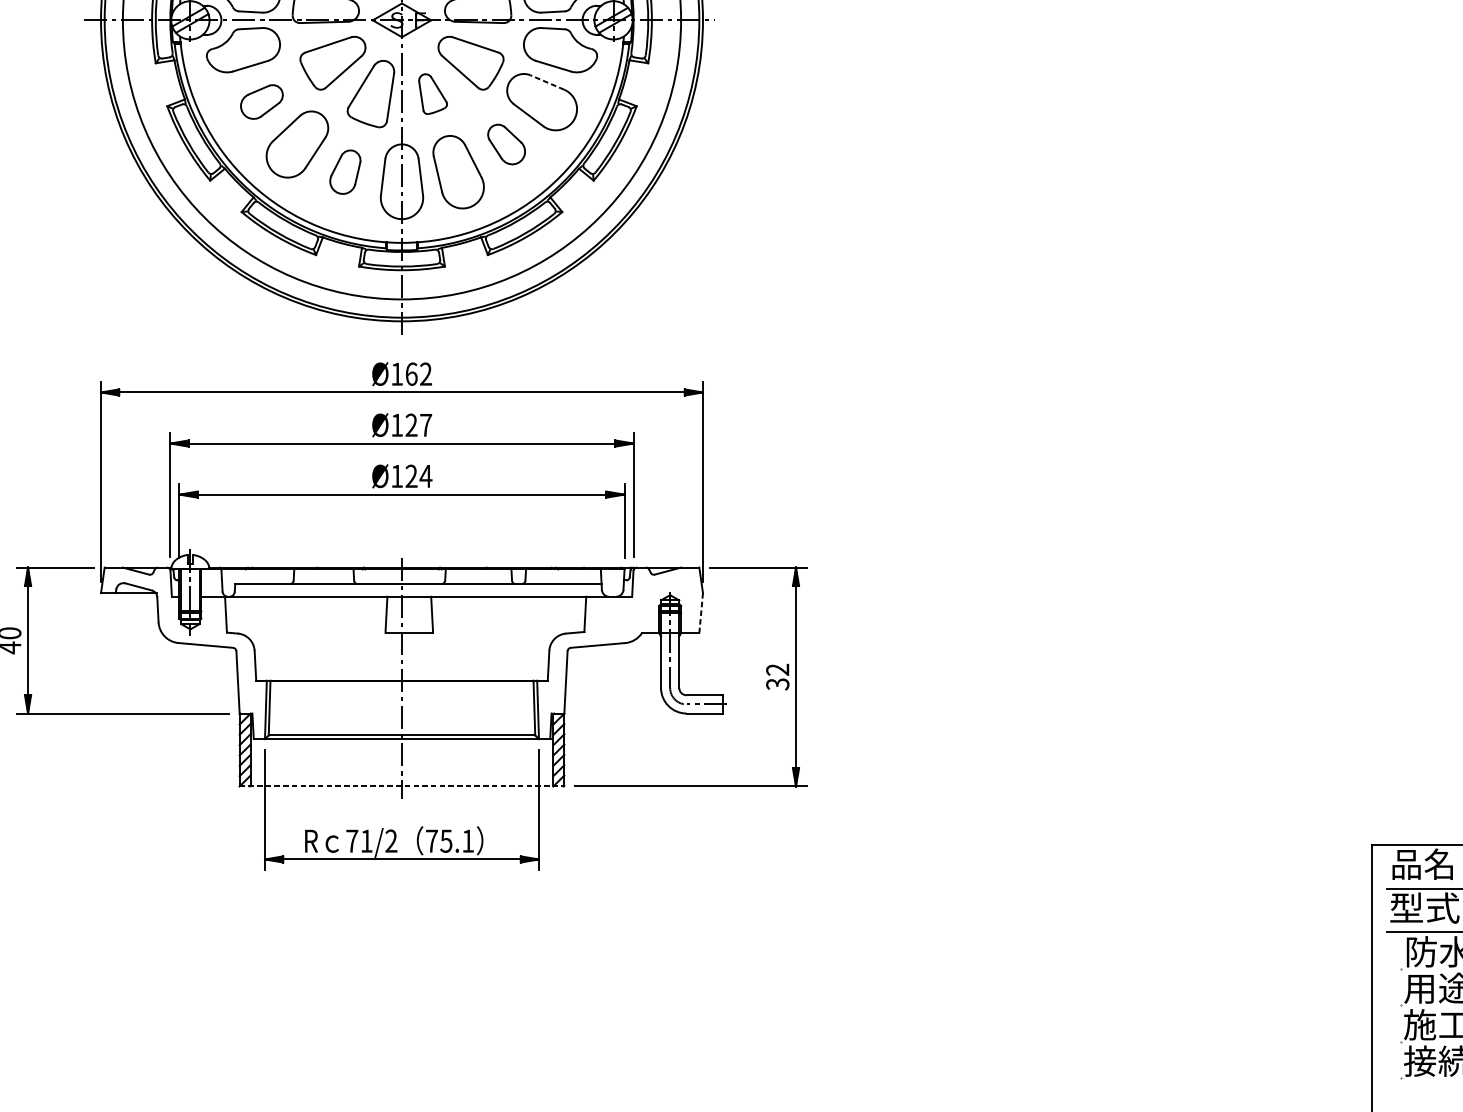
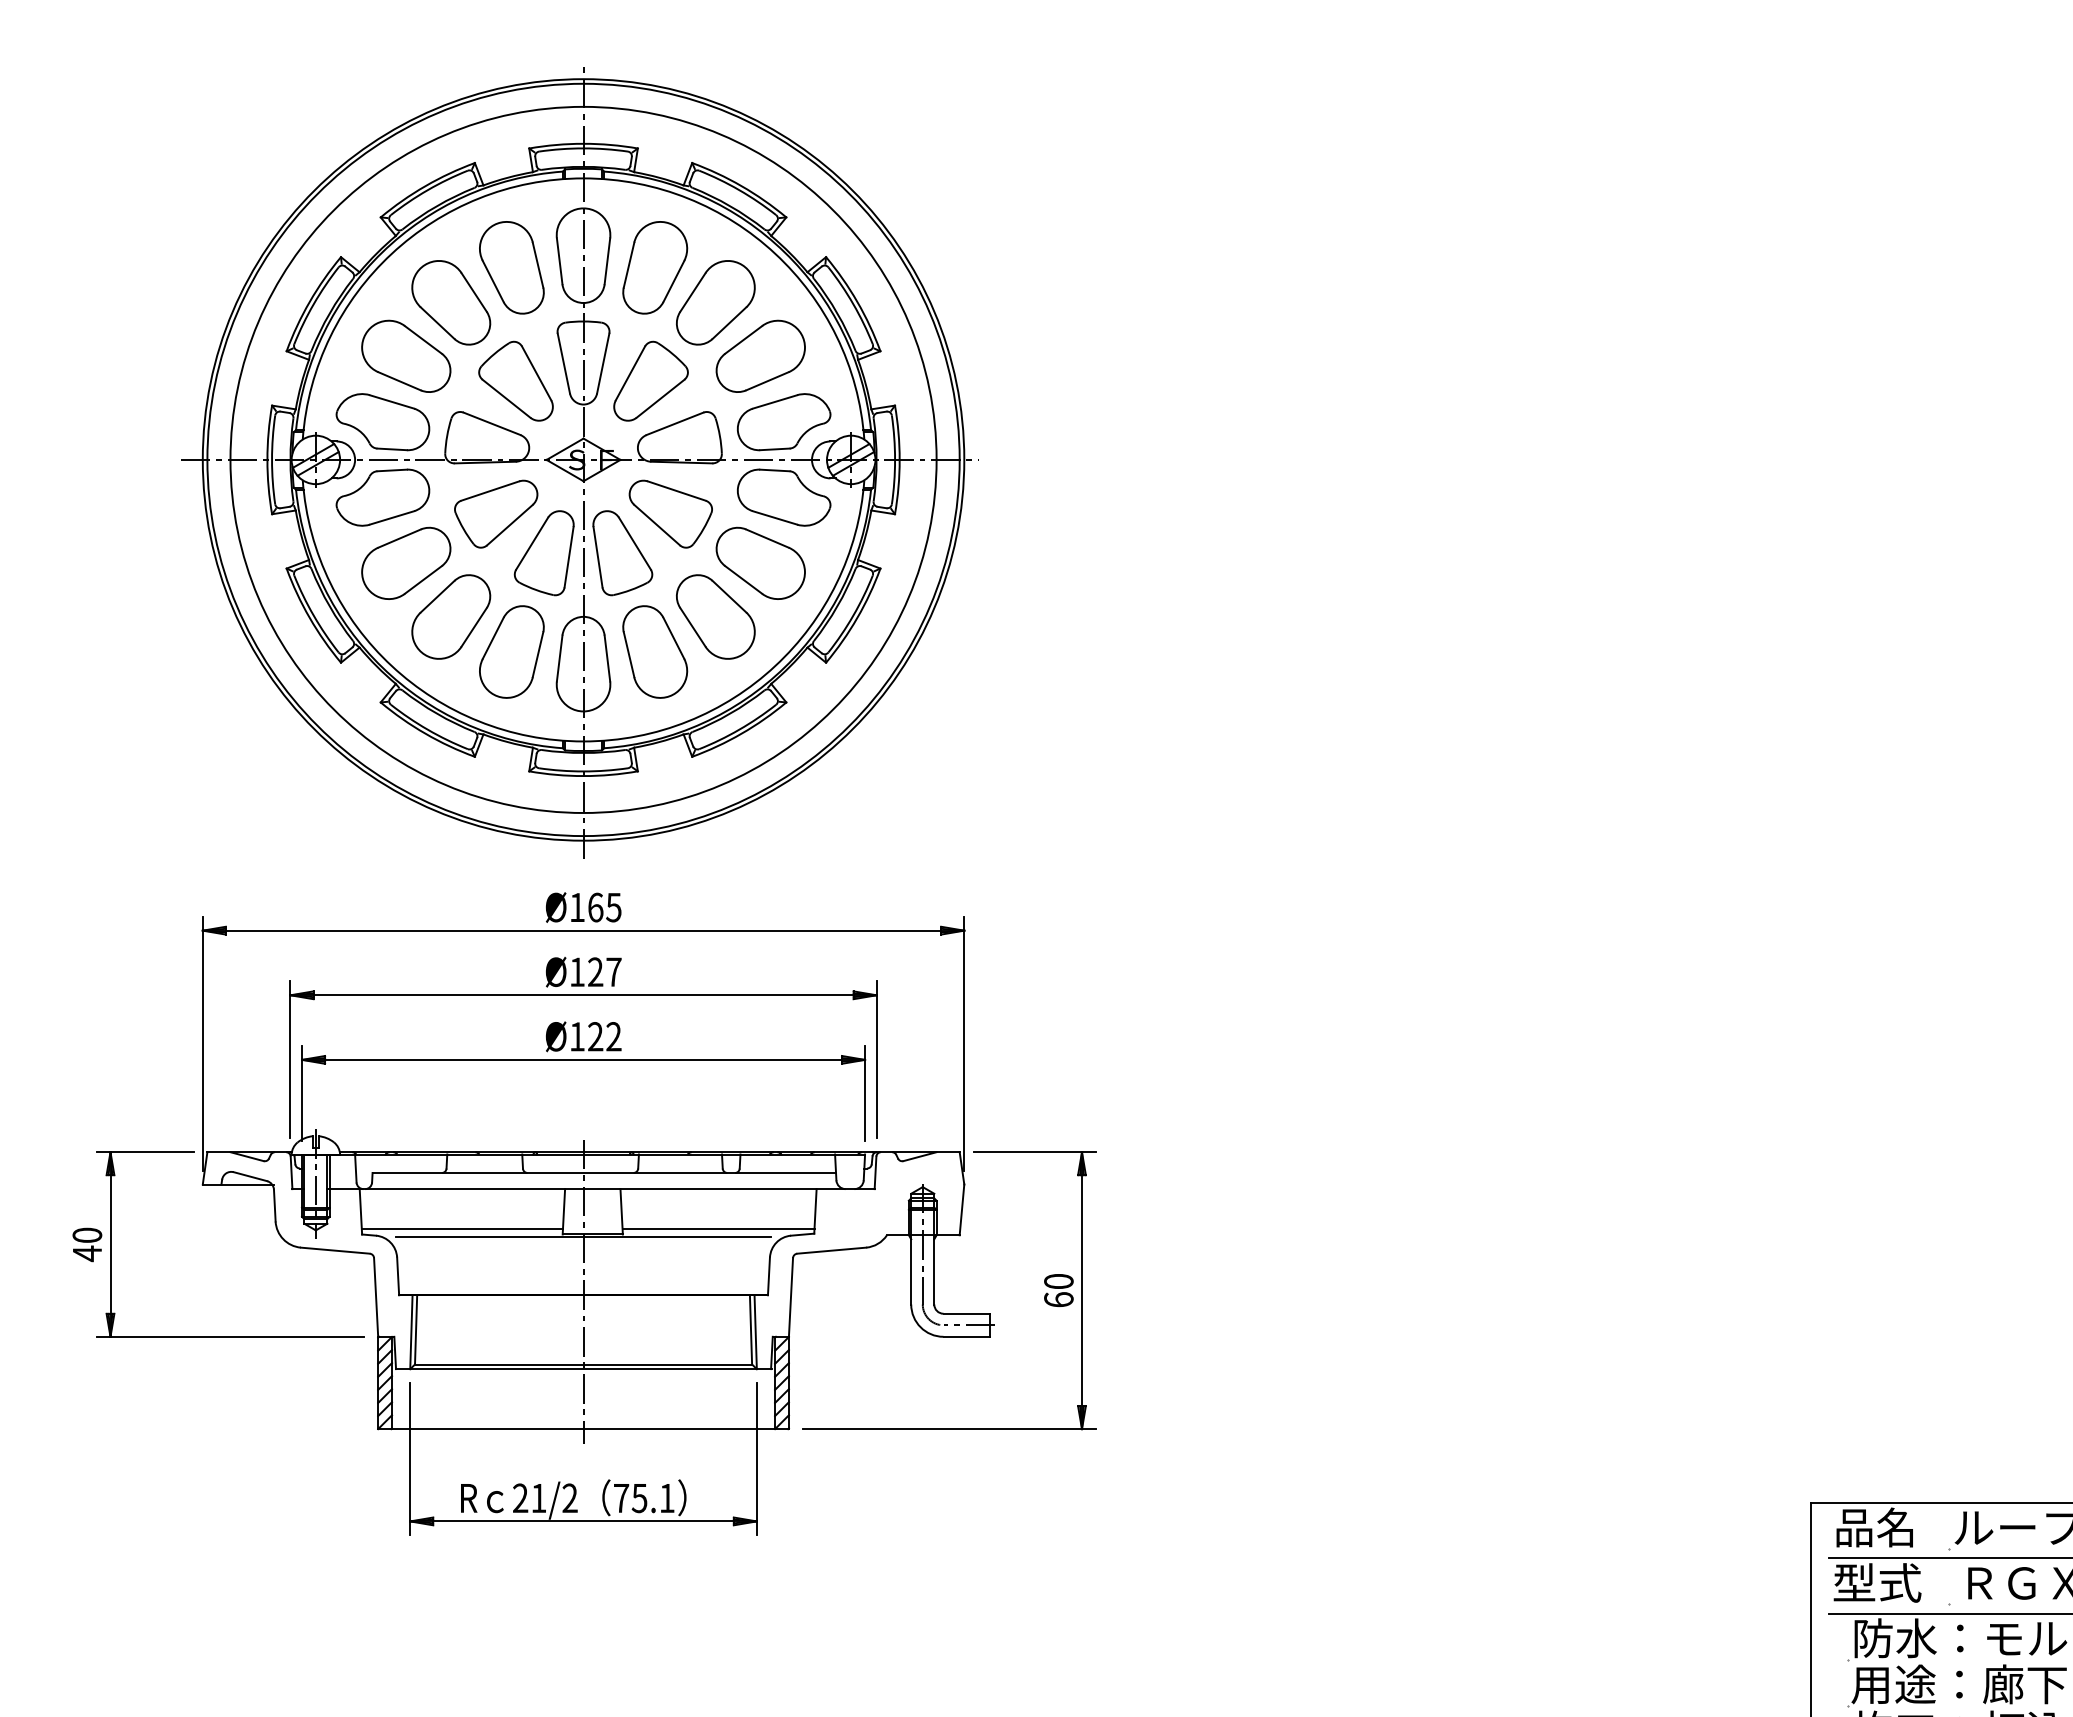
line: (546, 82) -> (766, 538), dashed -> solid
part: (432, 94) -> (622, 553), size x1.67
part: (262, 101) -> (406, 562), size x1.67
part: (506, 144) -> (715, 616), size x1.67
part: (345, 171) -> (511, 651), size x1.67
text: (425, 374) -> (613, 907), Ø162 -> Ø165
text: (425, 476) -> (613, 1036), Ø124 -> Ø122
line: (701, 612) -> (962, 1209), dashed -> solid
line: (306, 627) -> (462, 1228), added
line: (508, 627) -> (718, 1228), added
line: (401, 635) -> (583, 1237), added
text: (777, 676) -> (1058, 1290), 32 -> 60
line: (402, 786) -> (584, 1429), dashed -> solid
text: (352, 840) -> (520, 1497), 71/2 -> 21/2

